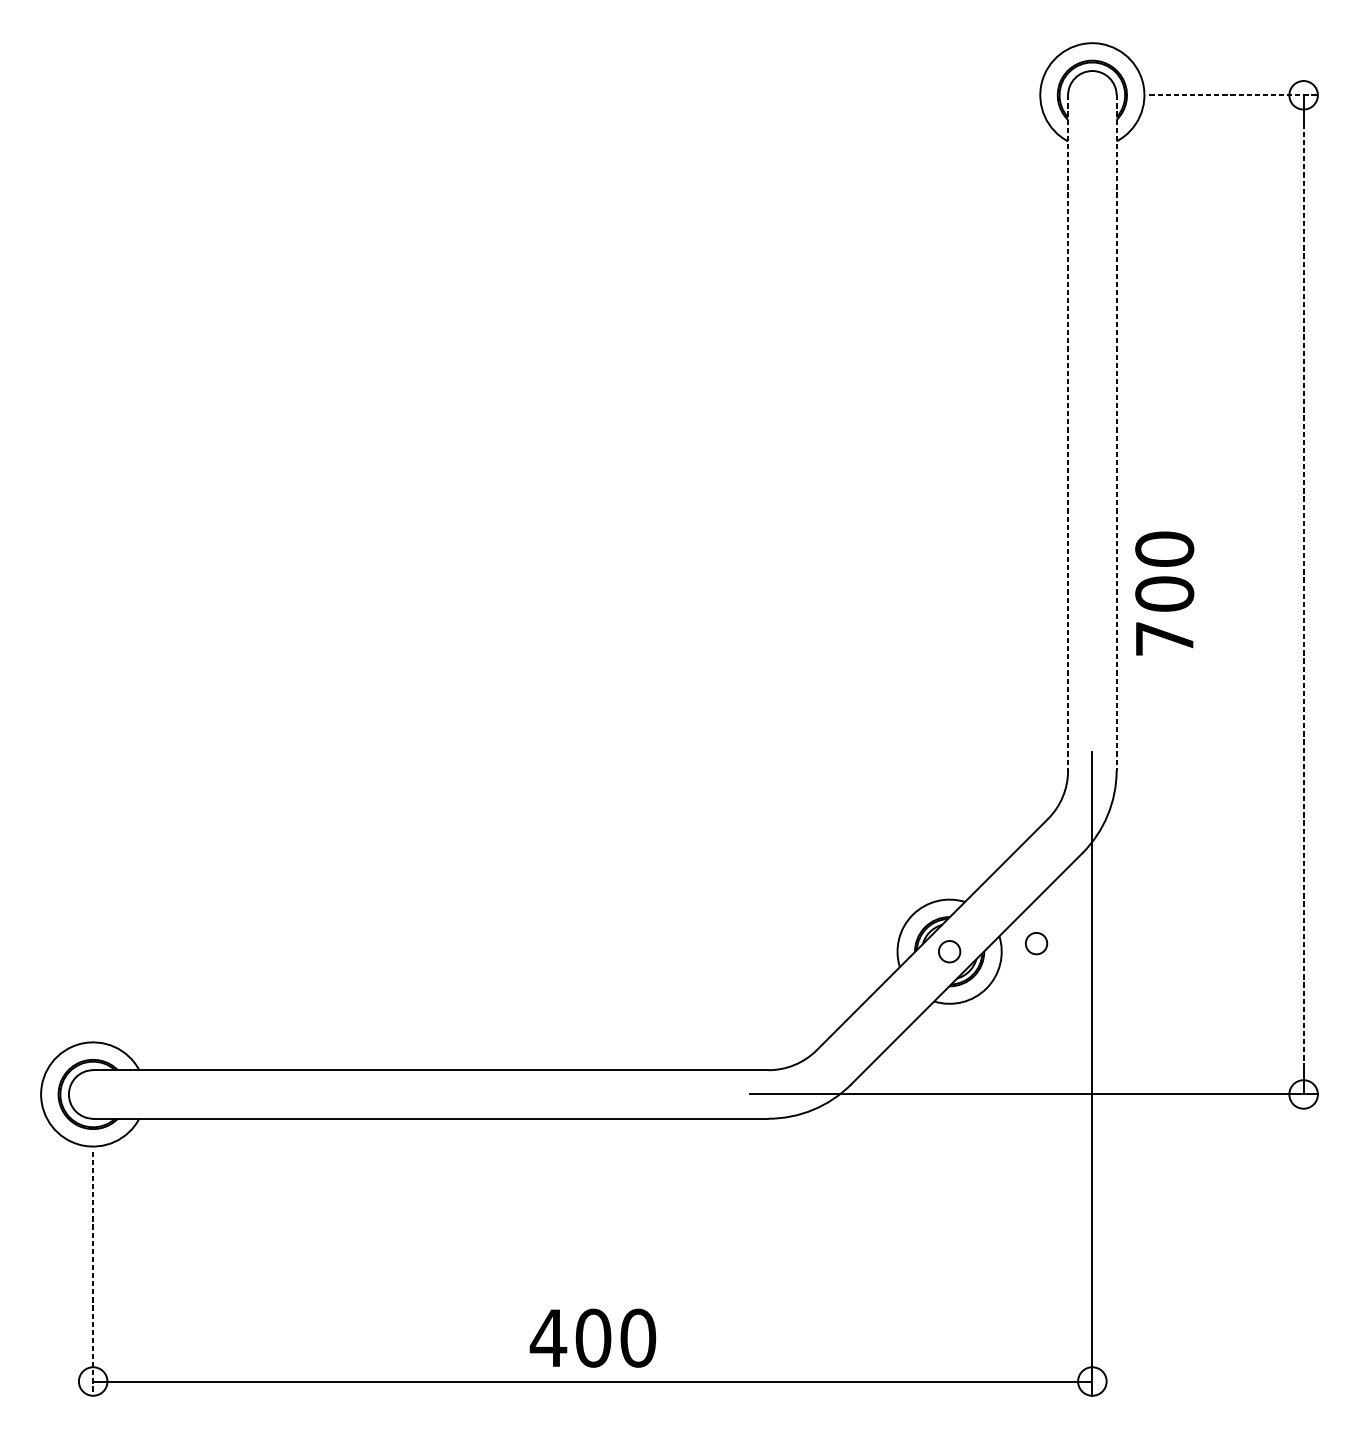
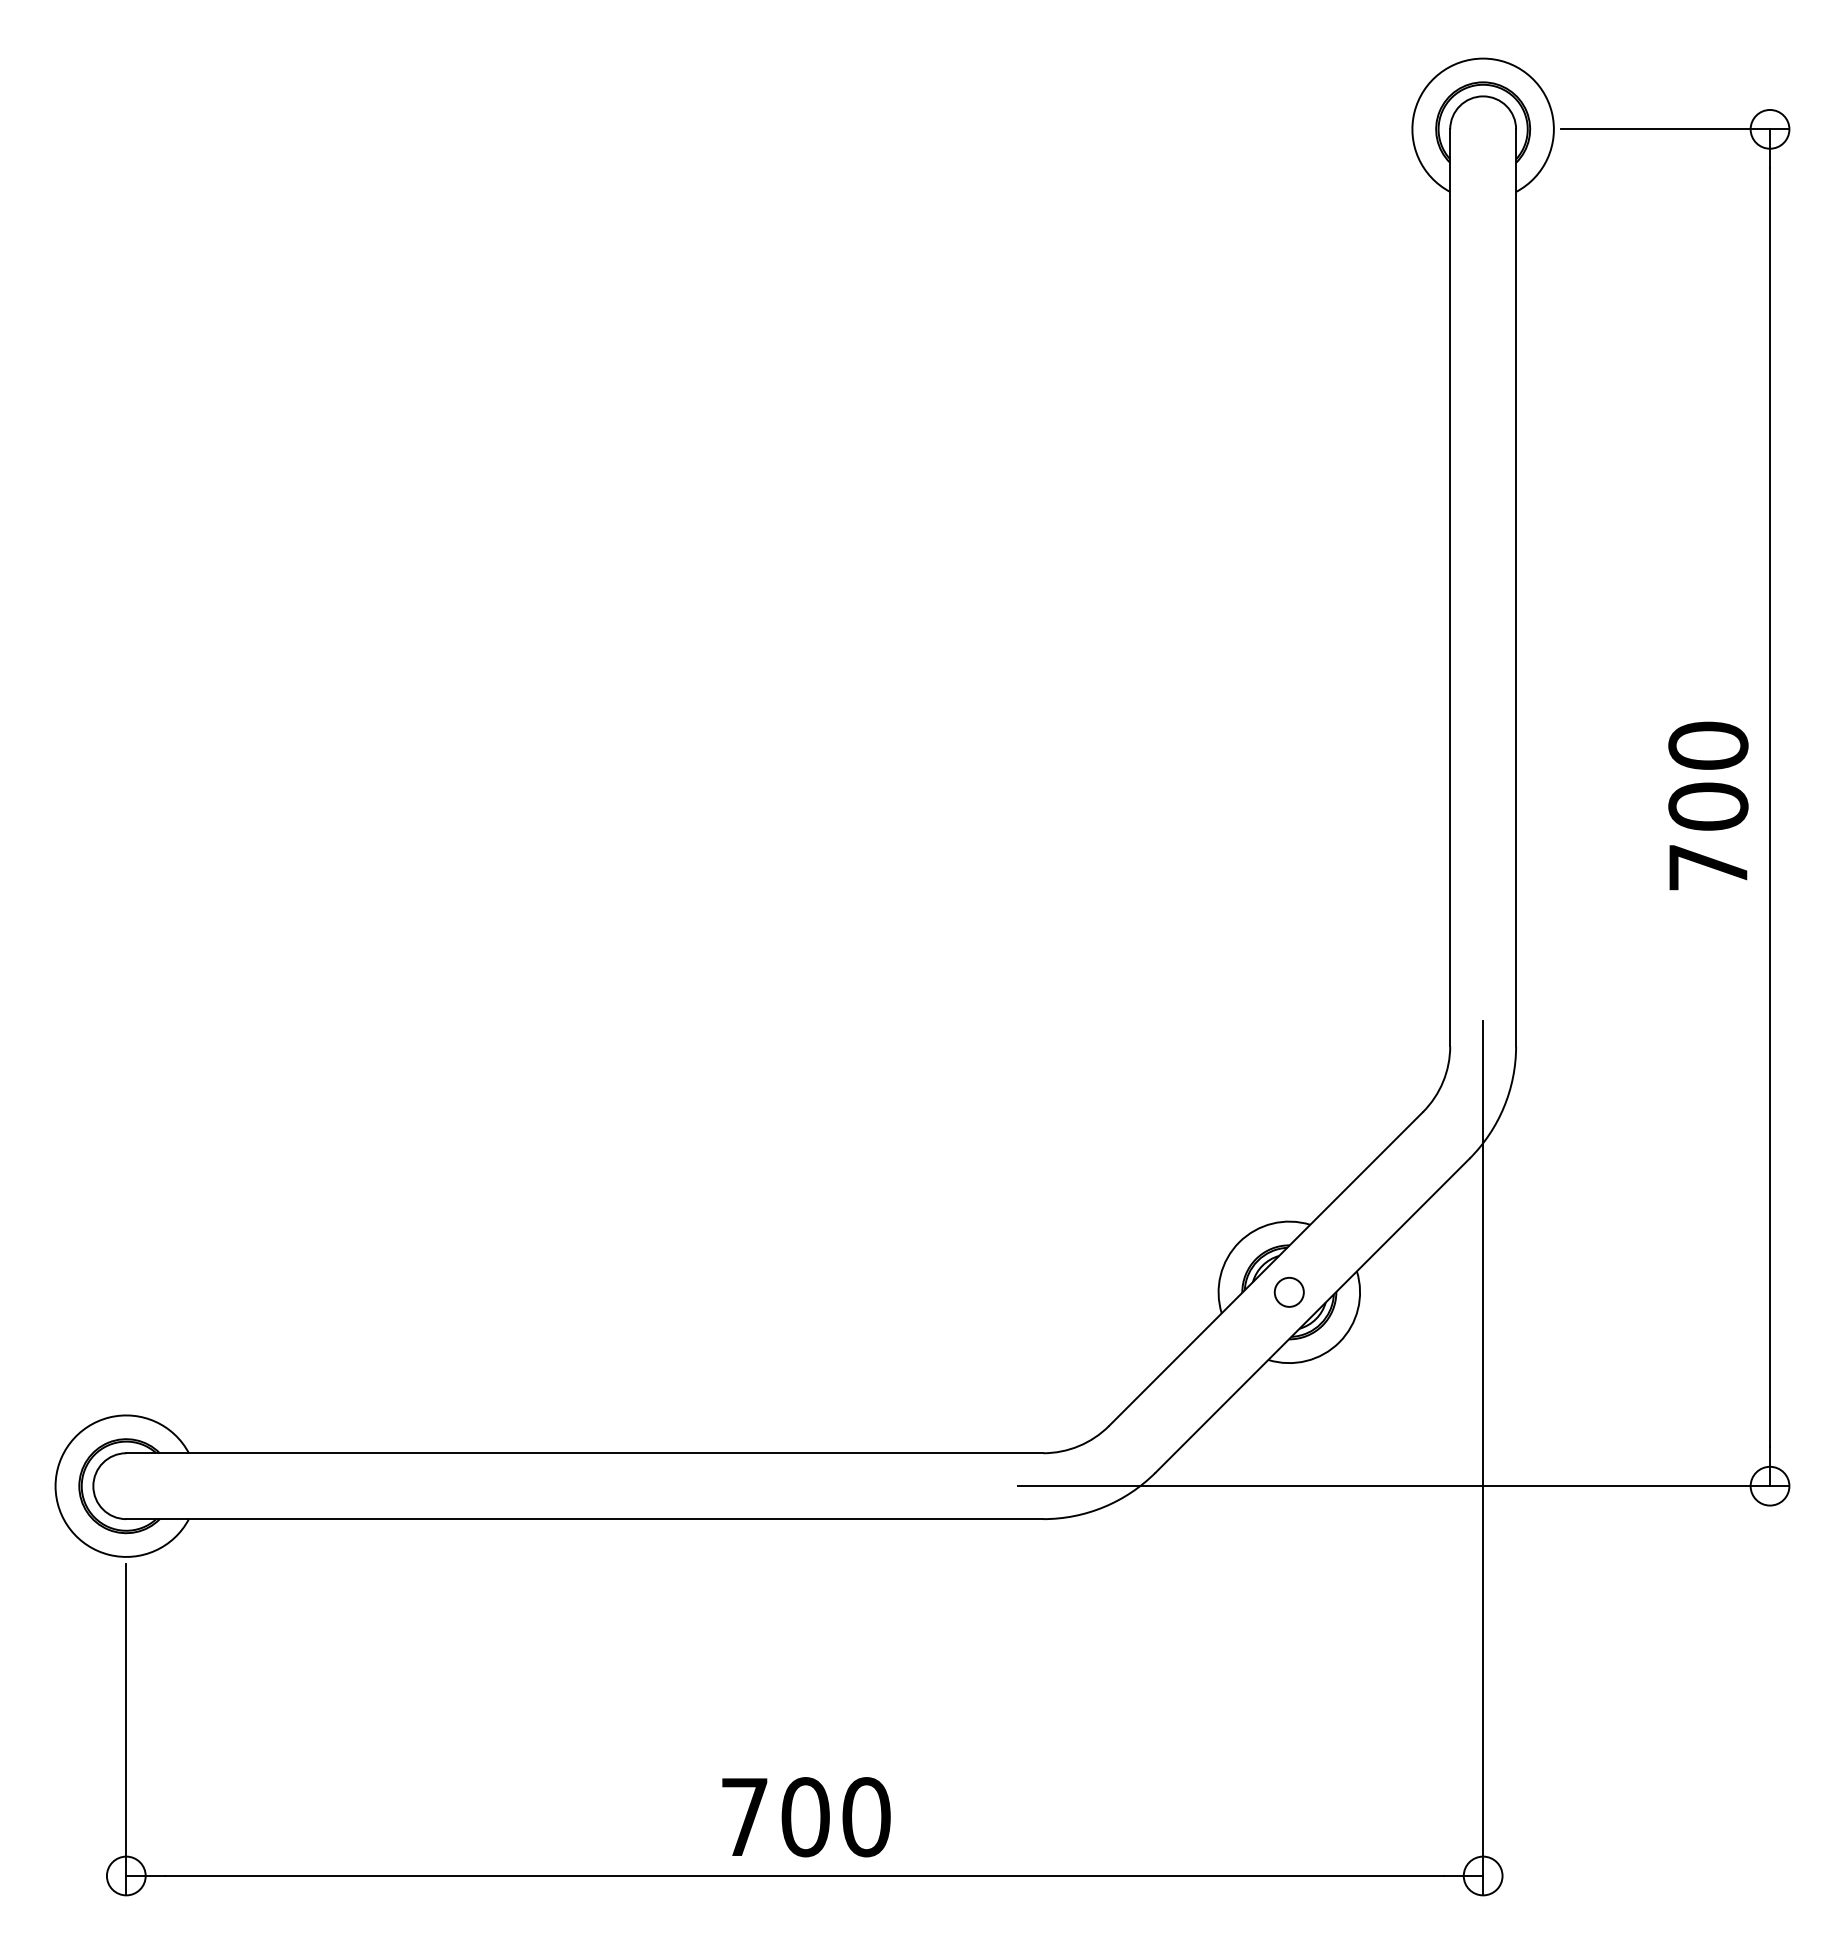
line: (1234, 95) -> (1675, 129), dashed -> solid
line: (1068, 433) -> (1450, 588), dashed -> solid
line: (1116, 433) -> (1516, 588), dashed -> solid
text: (1164, 593) -> (1708, 805), moved
line: (1303, 594) -> (1770, 807), dashed -> solid
circle: (1035, 942) -> (1406, 1280), removed
line: (93, 1273) -> (126, 1729), dashed -> solid
text: (548, 1337) -> (744, 1816), 400 -> 700

